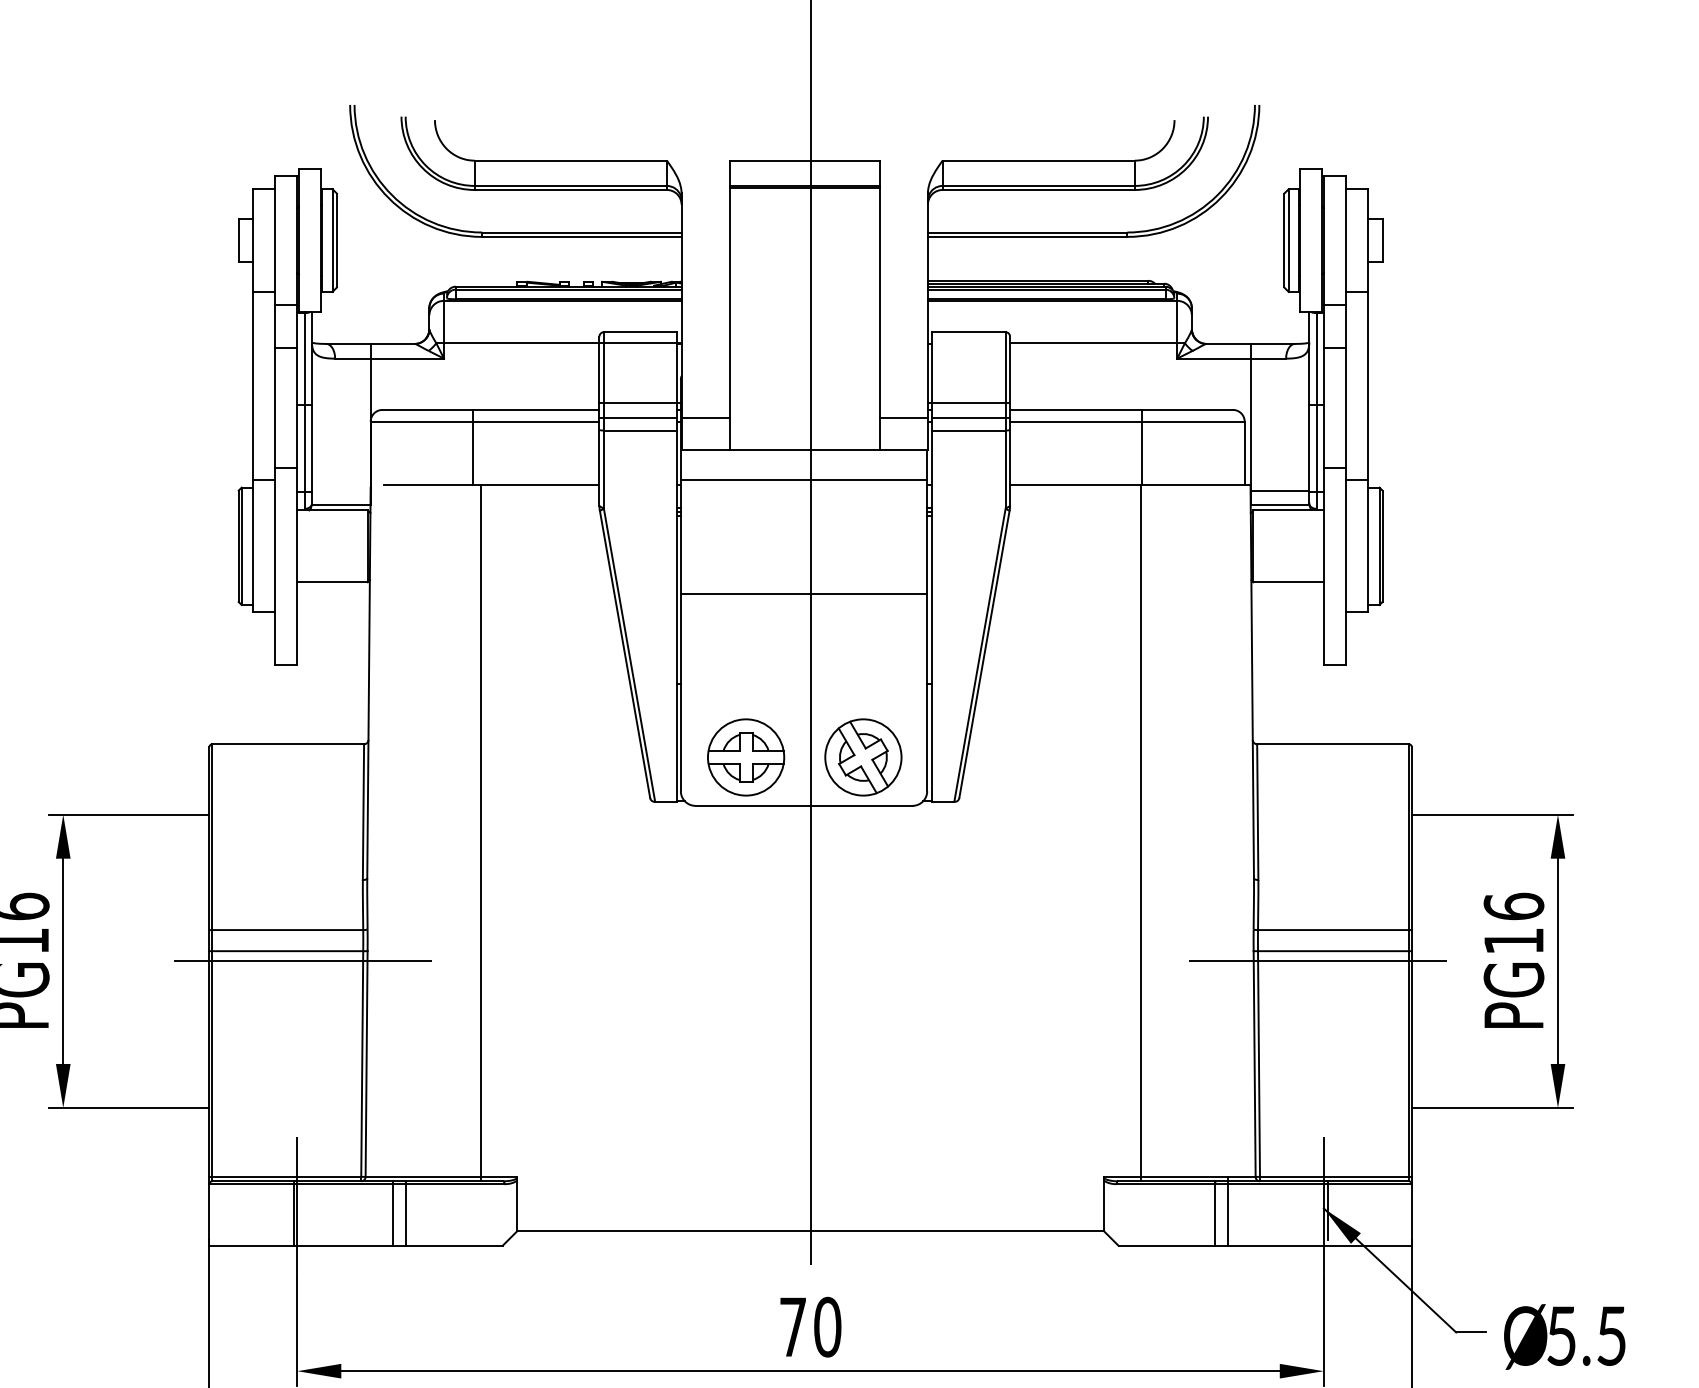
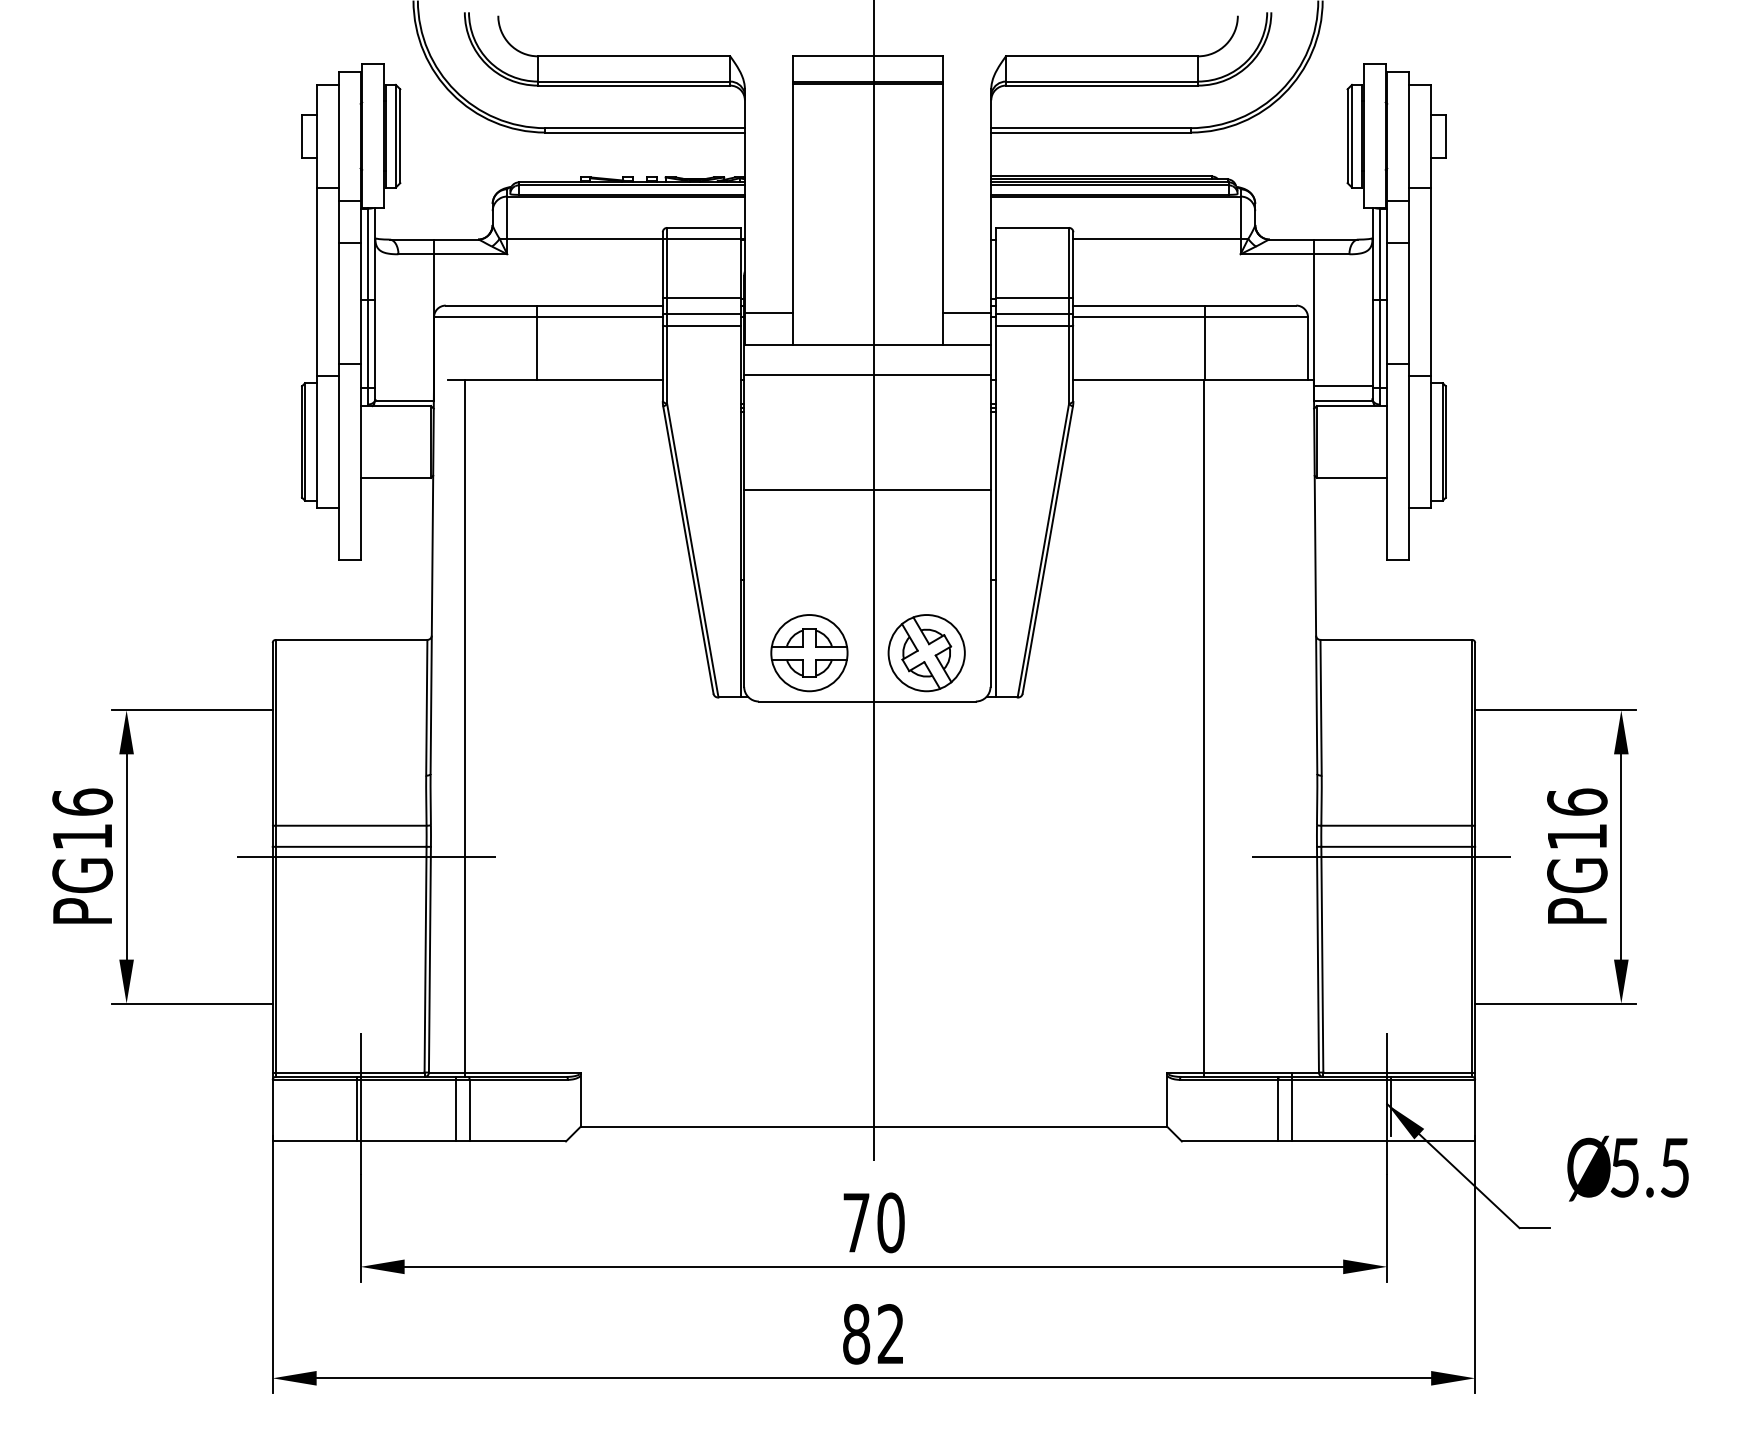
line: (481, 832) -> (465, 728), moved
text: (1564, 1336) -> (1627, 1168), moved

